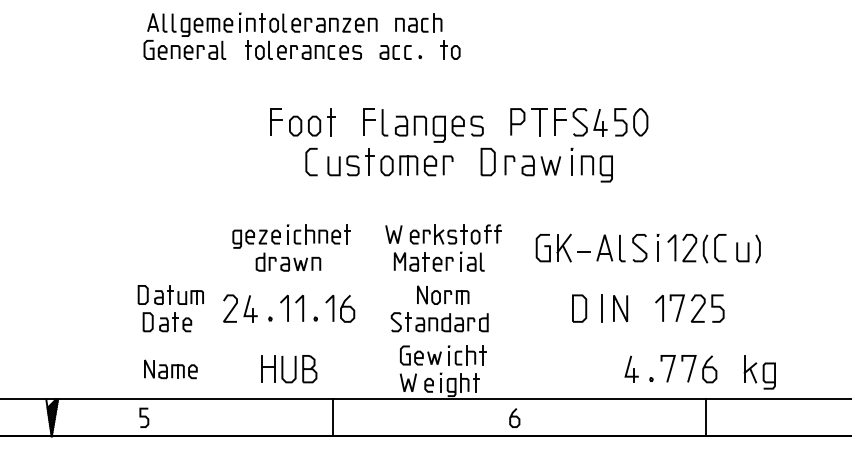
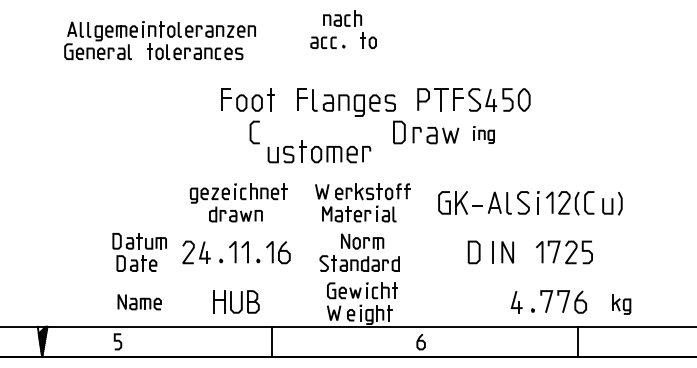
part: (259, 36) -> (159, 40), moved
part: (390, 162) -> (319, 151), moved
part: (590, 164) -> (483, 134), size x0.6
part: (759, 372) -> (621, 304), size x0.7

